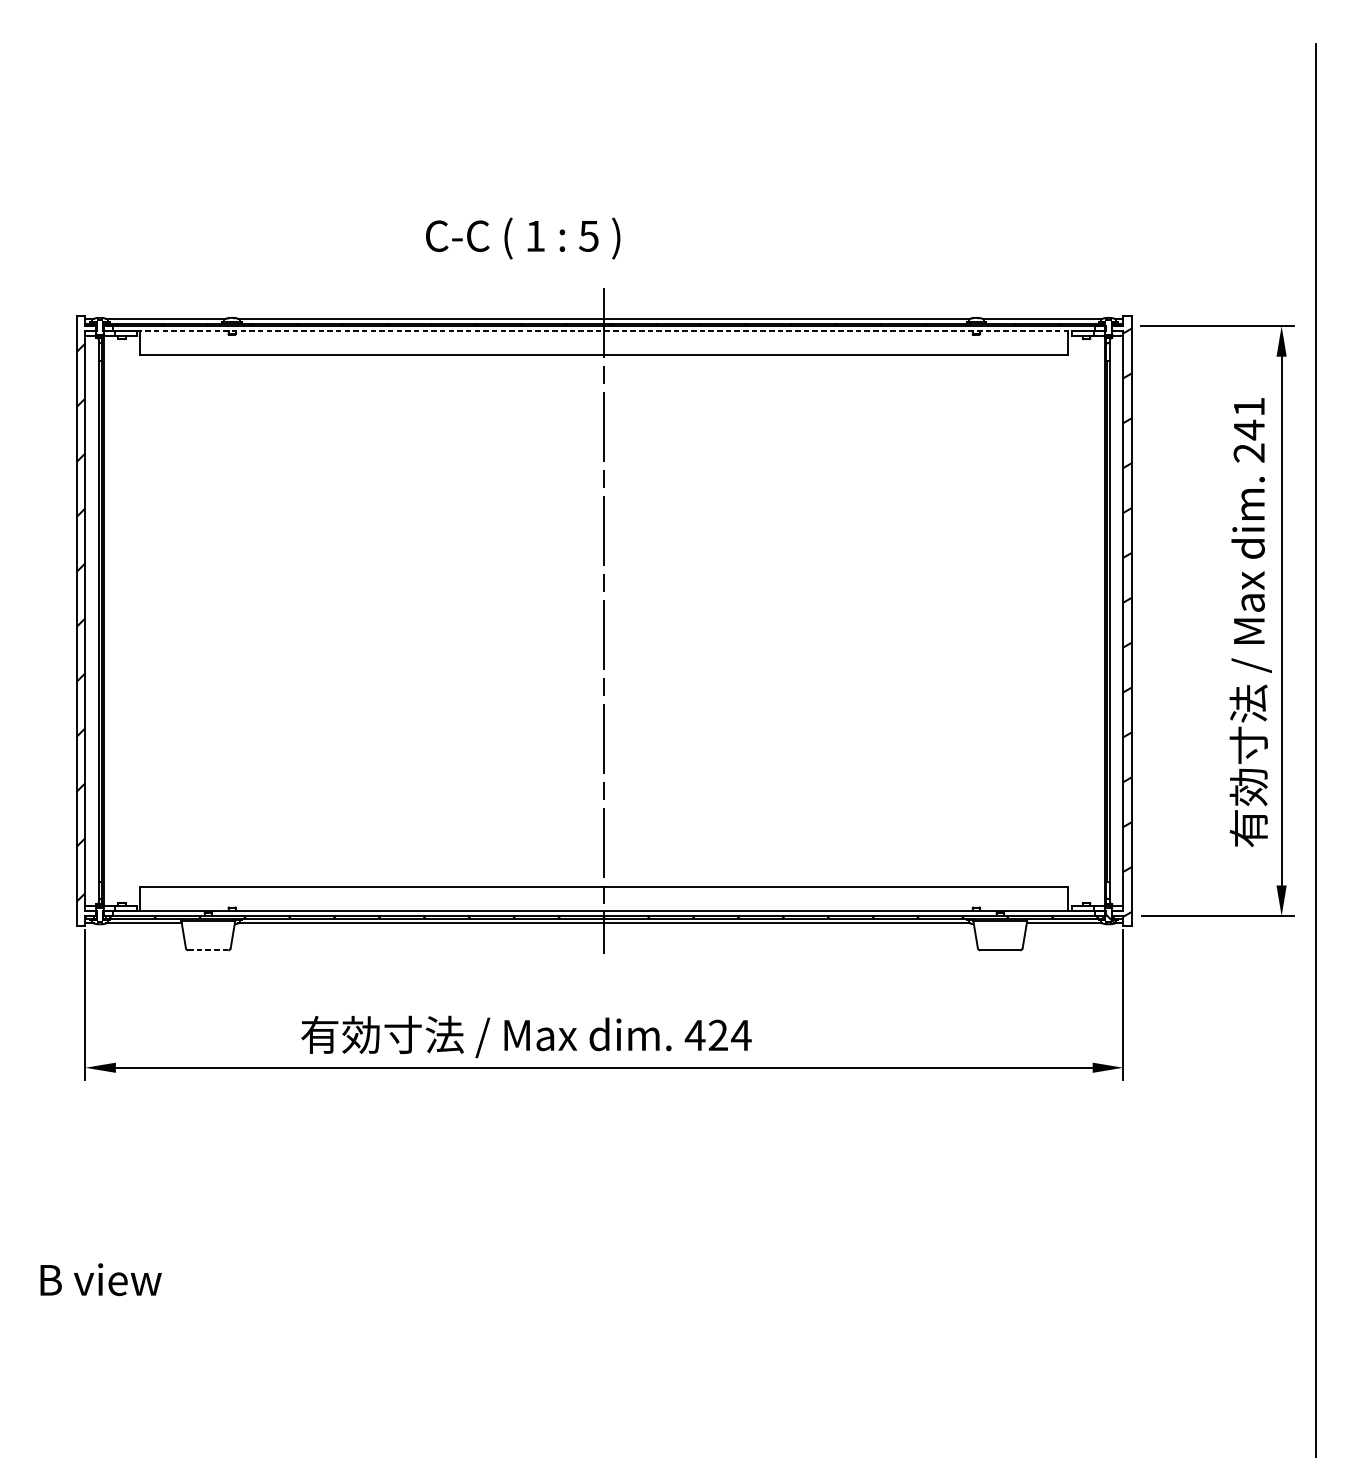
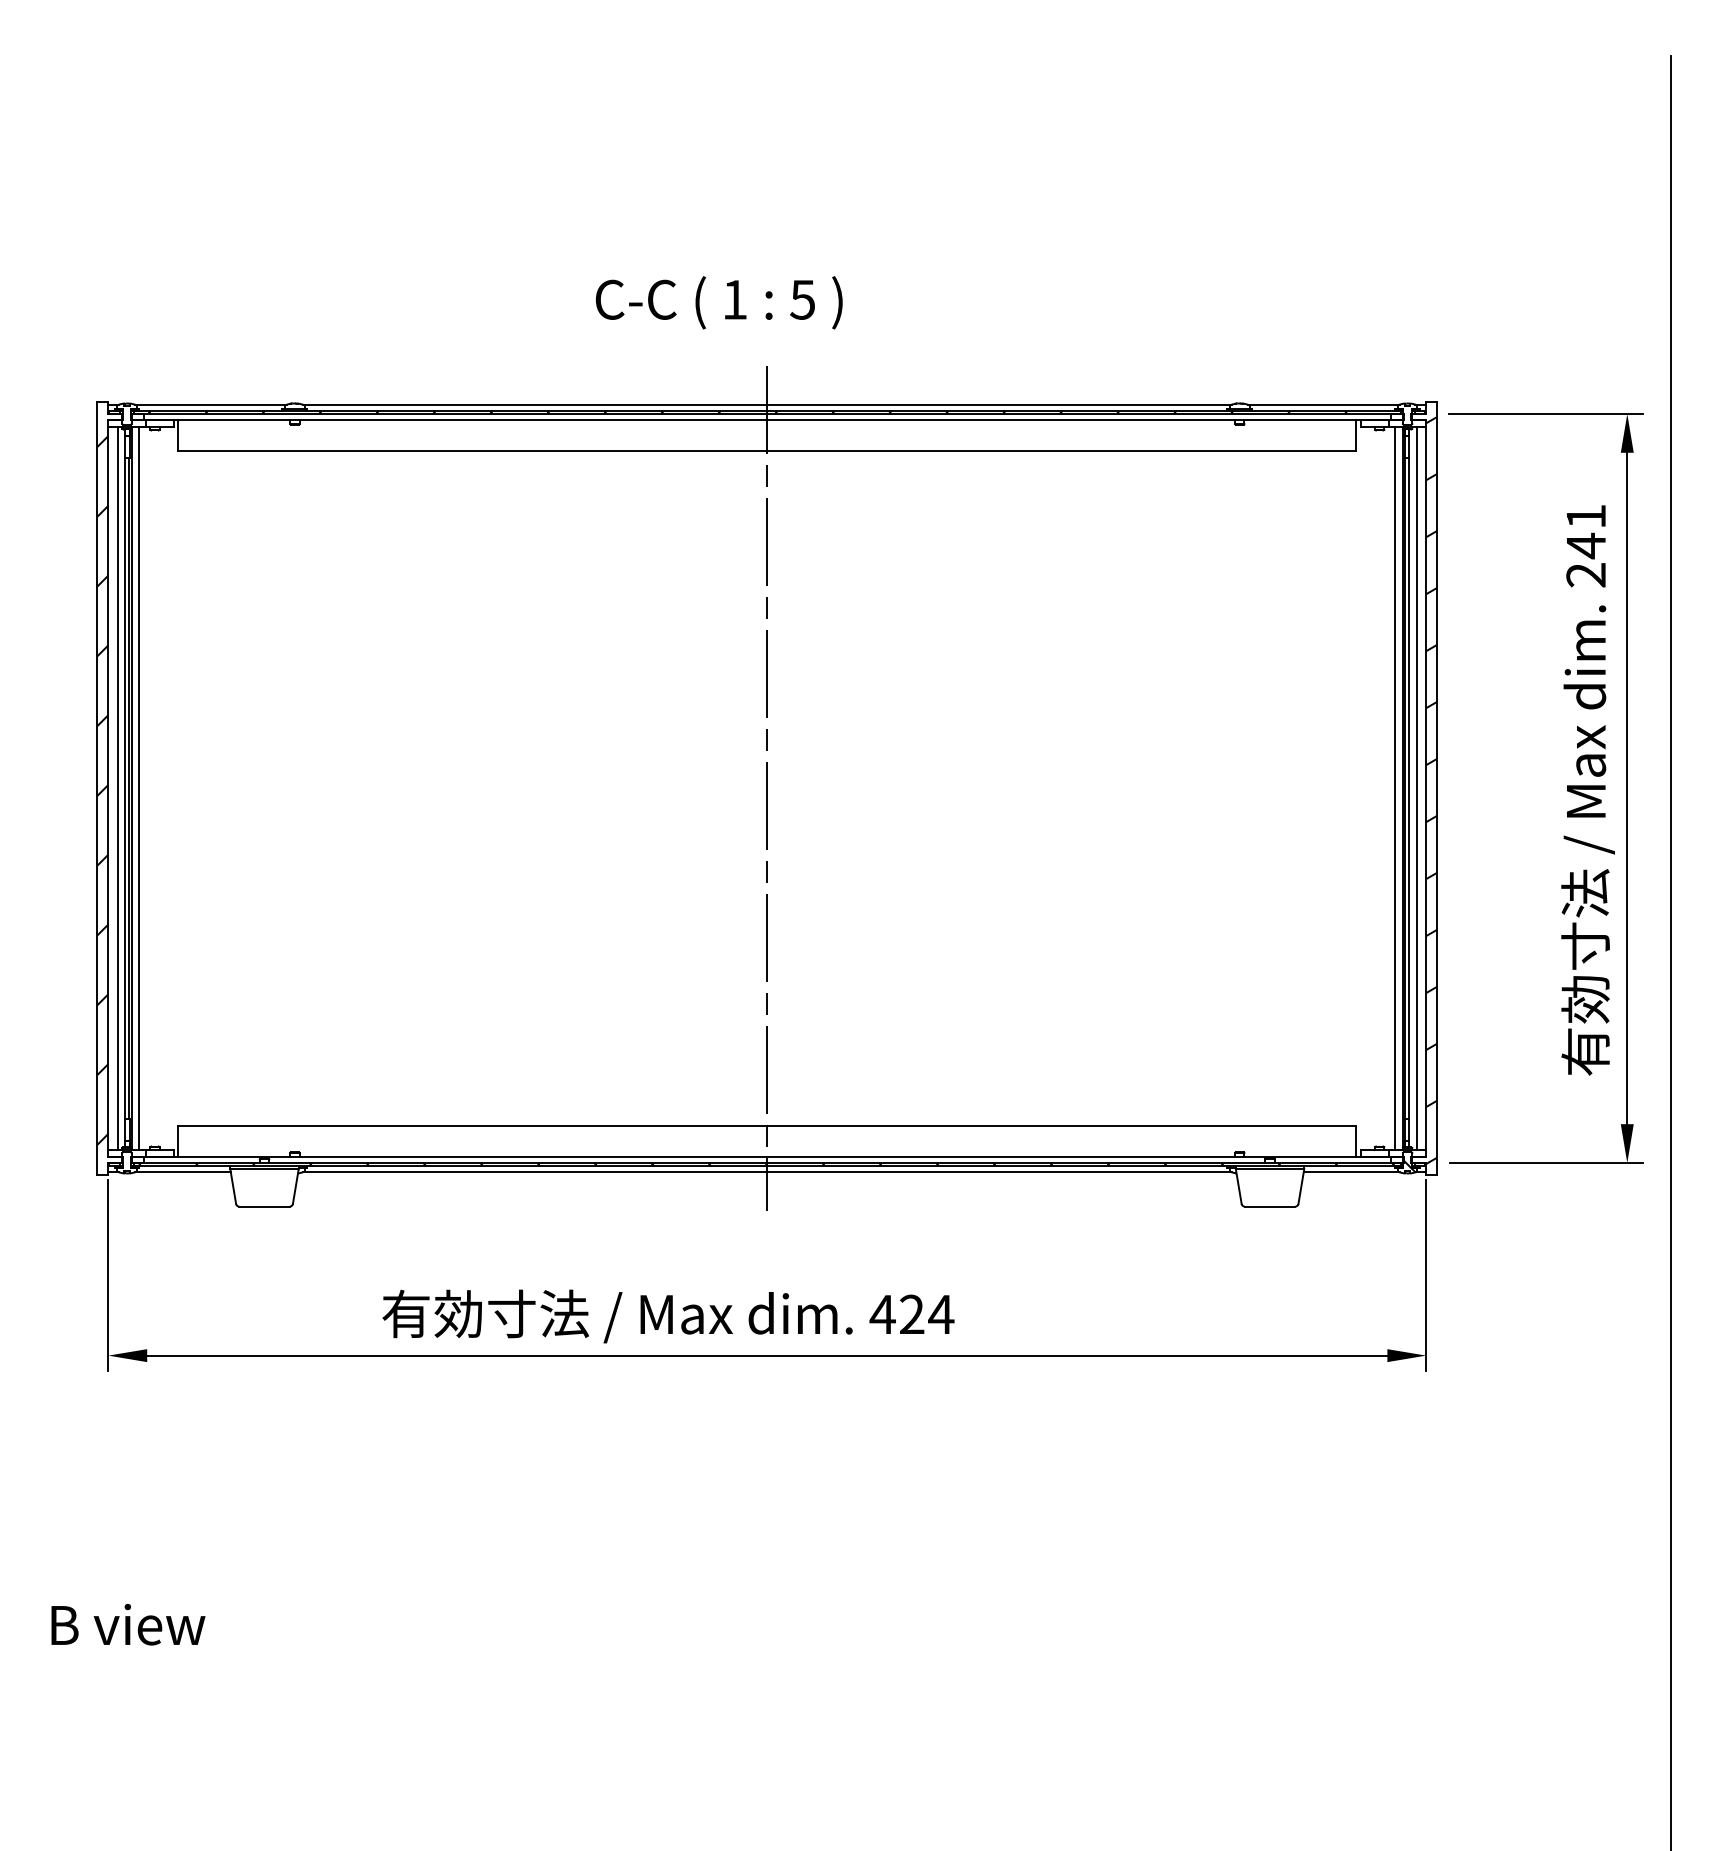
text: (522, 238) -> (718, 302), moved
line: (603, 331) -> (766, 420), dashed -> solid
line: (92, 621) -> (117, 788), added
line: (109, 621) -> (139, 788), added
line: (1099, 621) -> (1395, 788), added
line: (1115, 621) -> (1416, 788), added
line: (208, 950) -> (264, 1206), dashed -> solid

